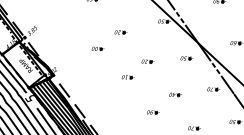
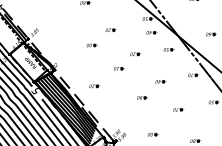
part: (167, 37) -> (151, 32), added
part: (98, 96) -> (94, 86), added

